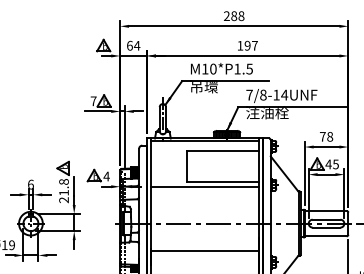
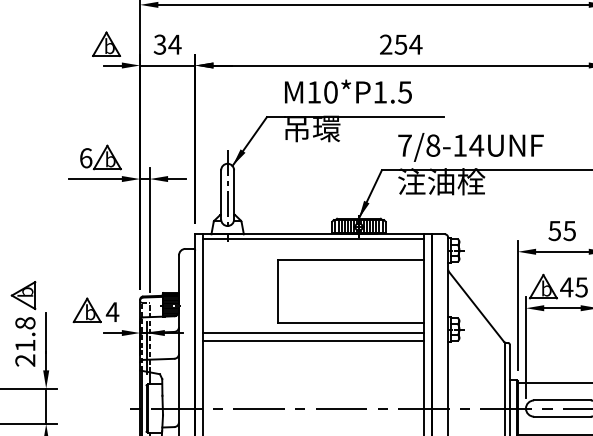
text: (129, 45) -> (159, 44), 64 -> 34
text: (247, 45) -> (400, 44), 197 -> 254
text: (93, 101) -> (85, 158), 7 -> 6
text: (326, 136) -> (562, 230), 78 -> 55
line: (204, 190) -> (312, 340), added

